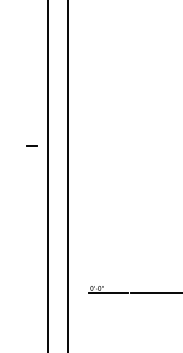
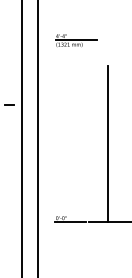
part: (116, 64) -> (76, 40), added
line: (156, 194) -> (108, 143), added

